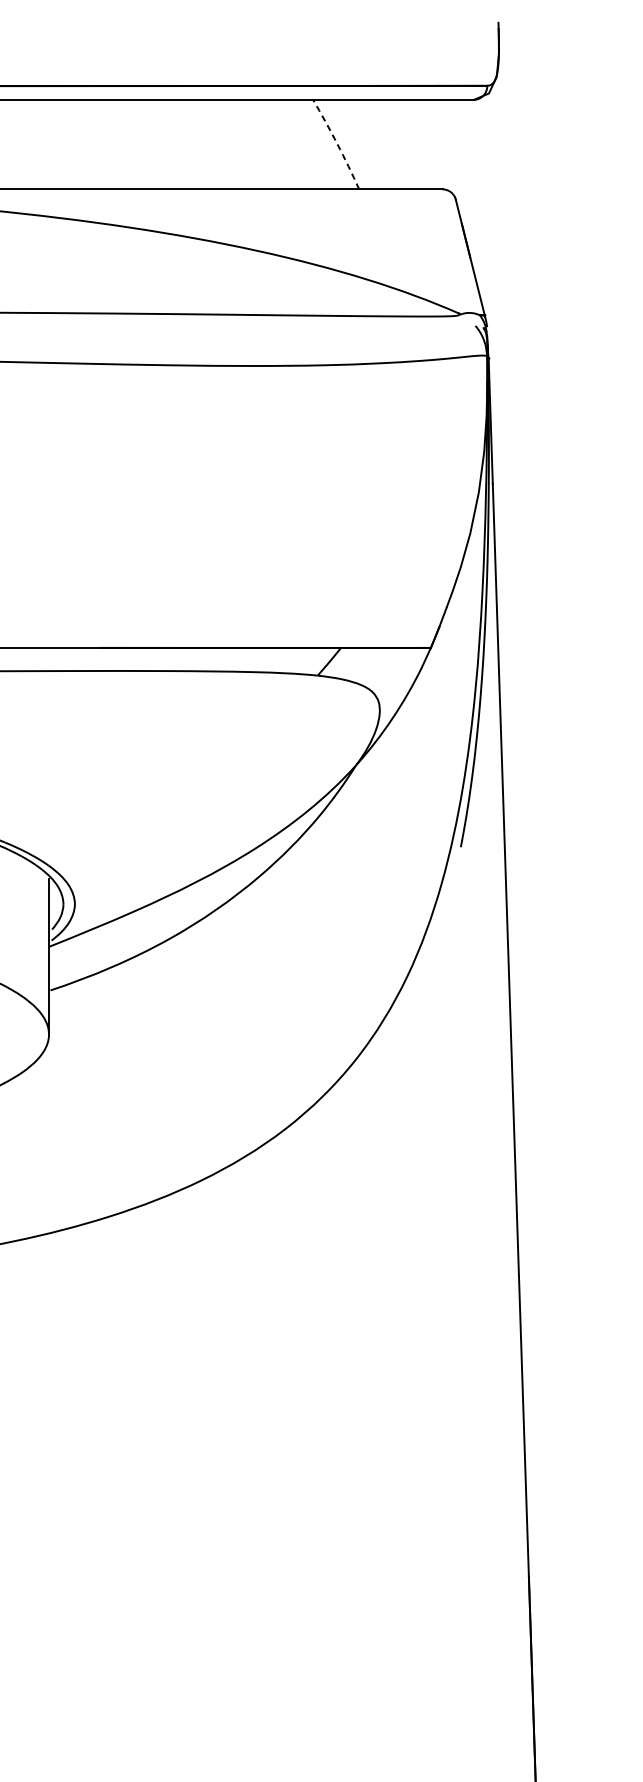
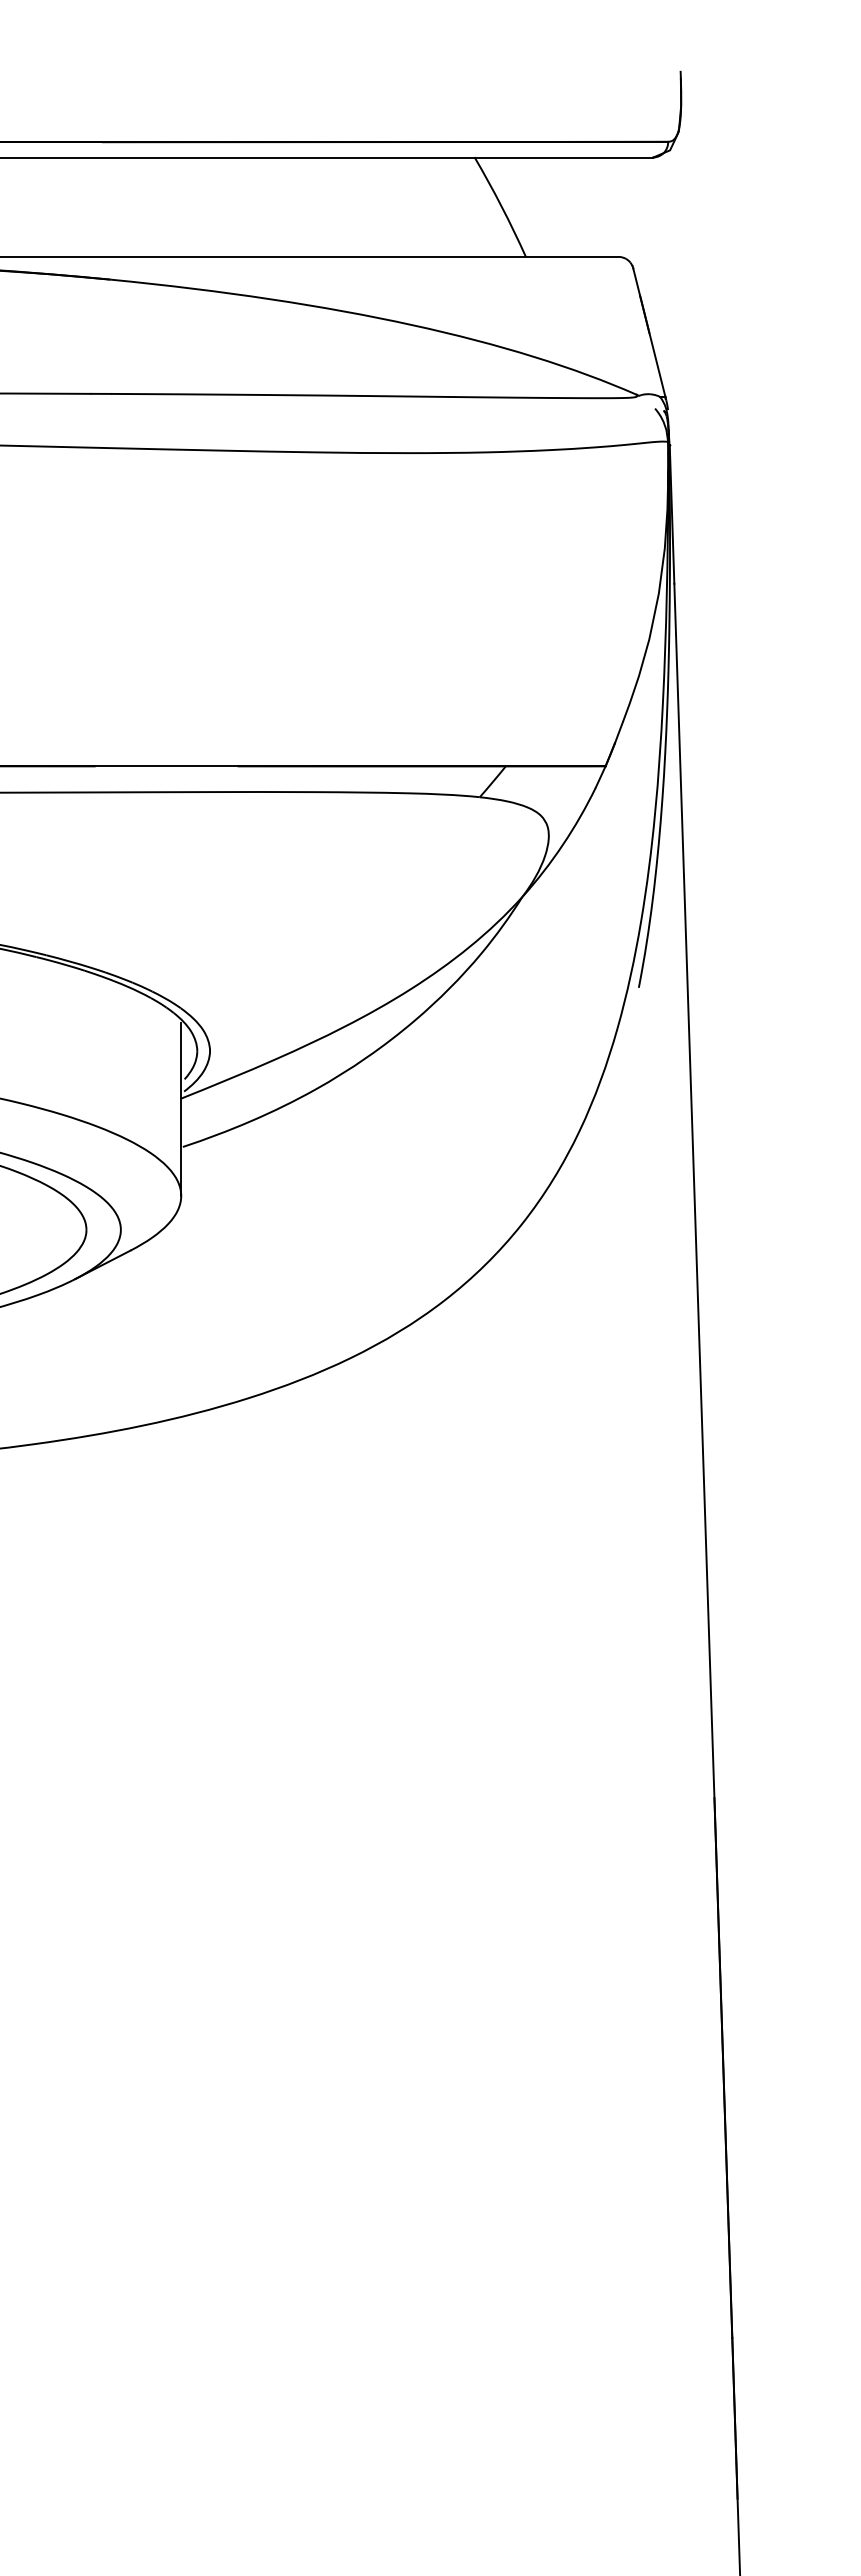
arc: (337, 144) -> (501, 206), dashed -> solid

